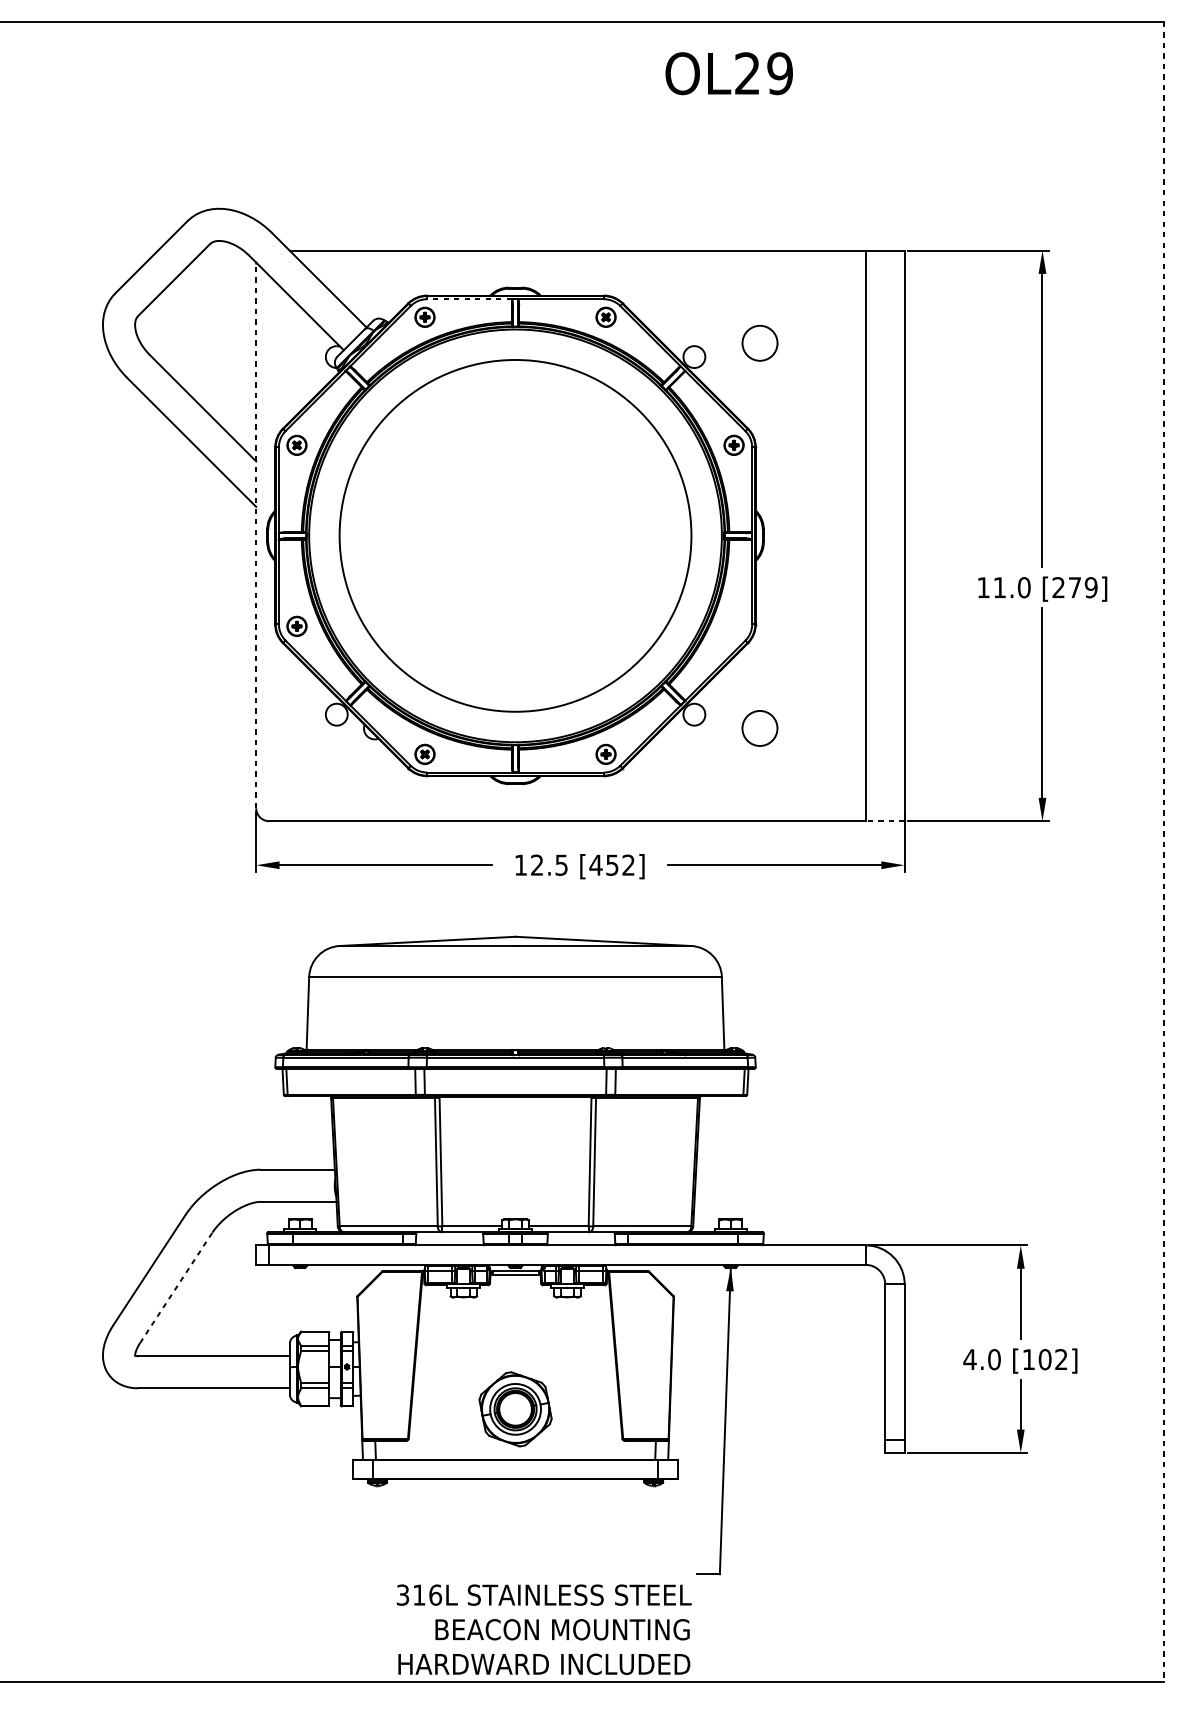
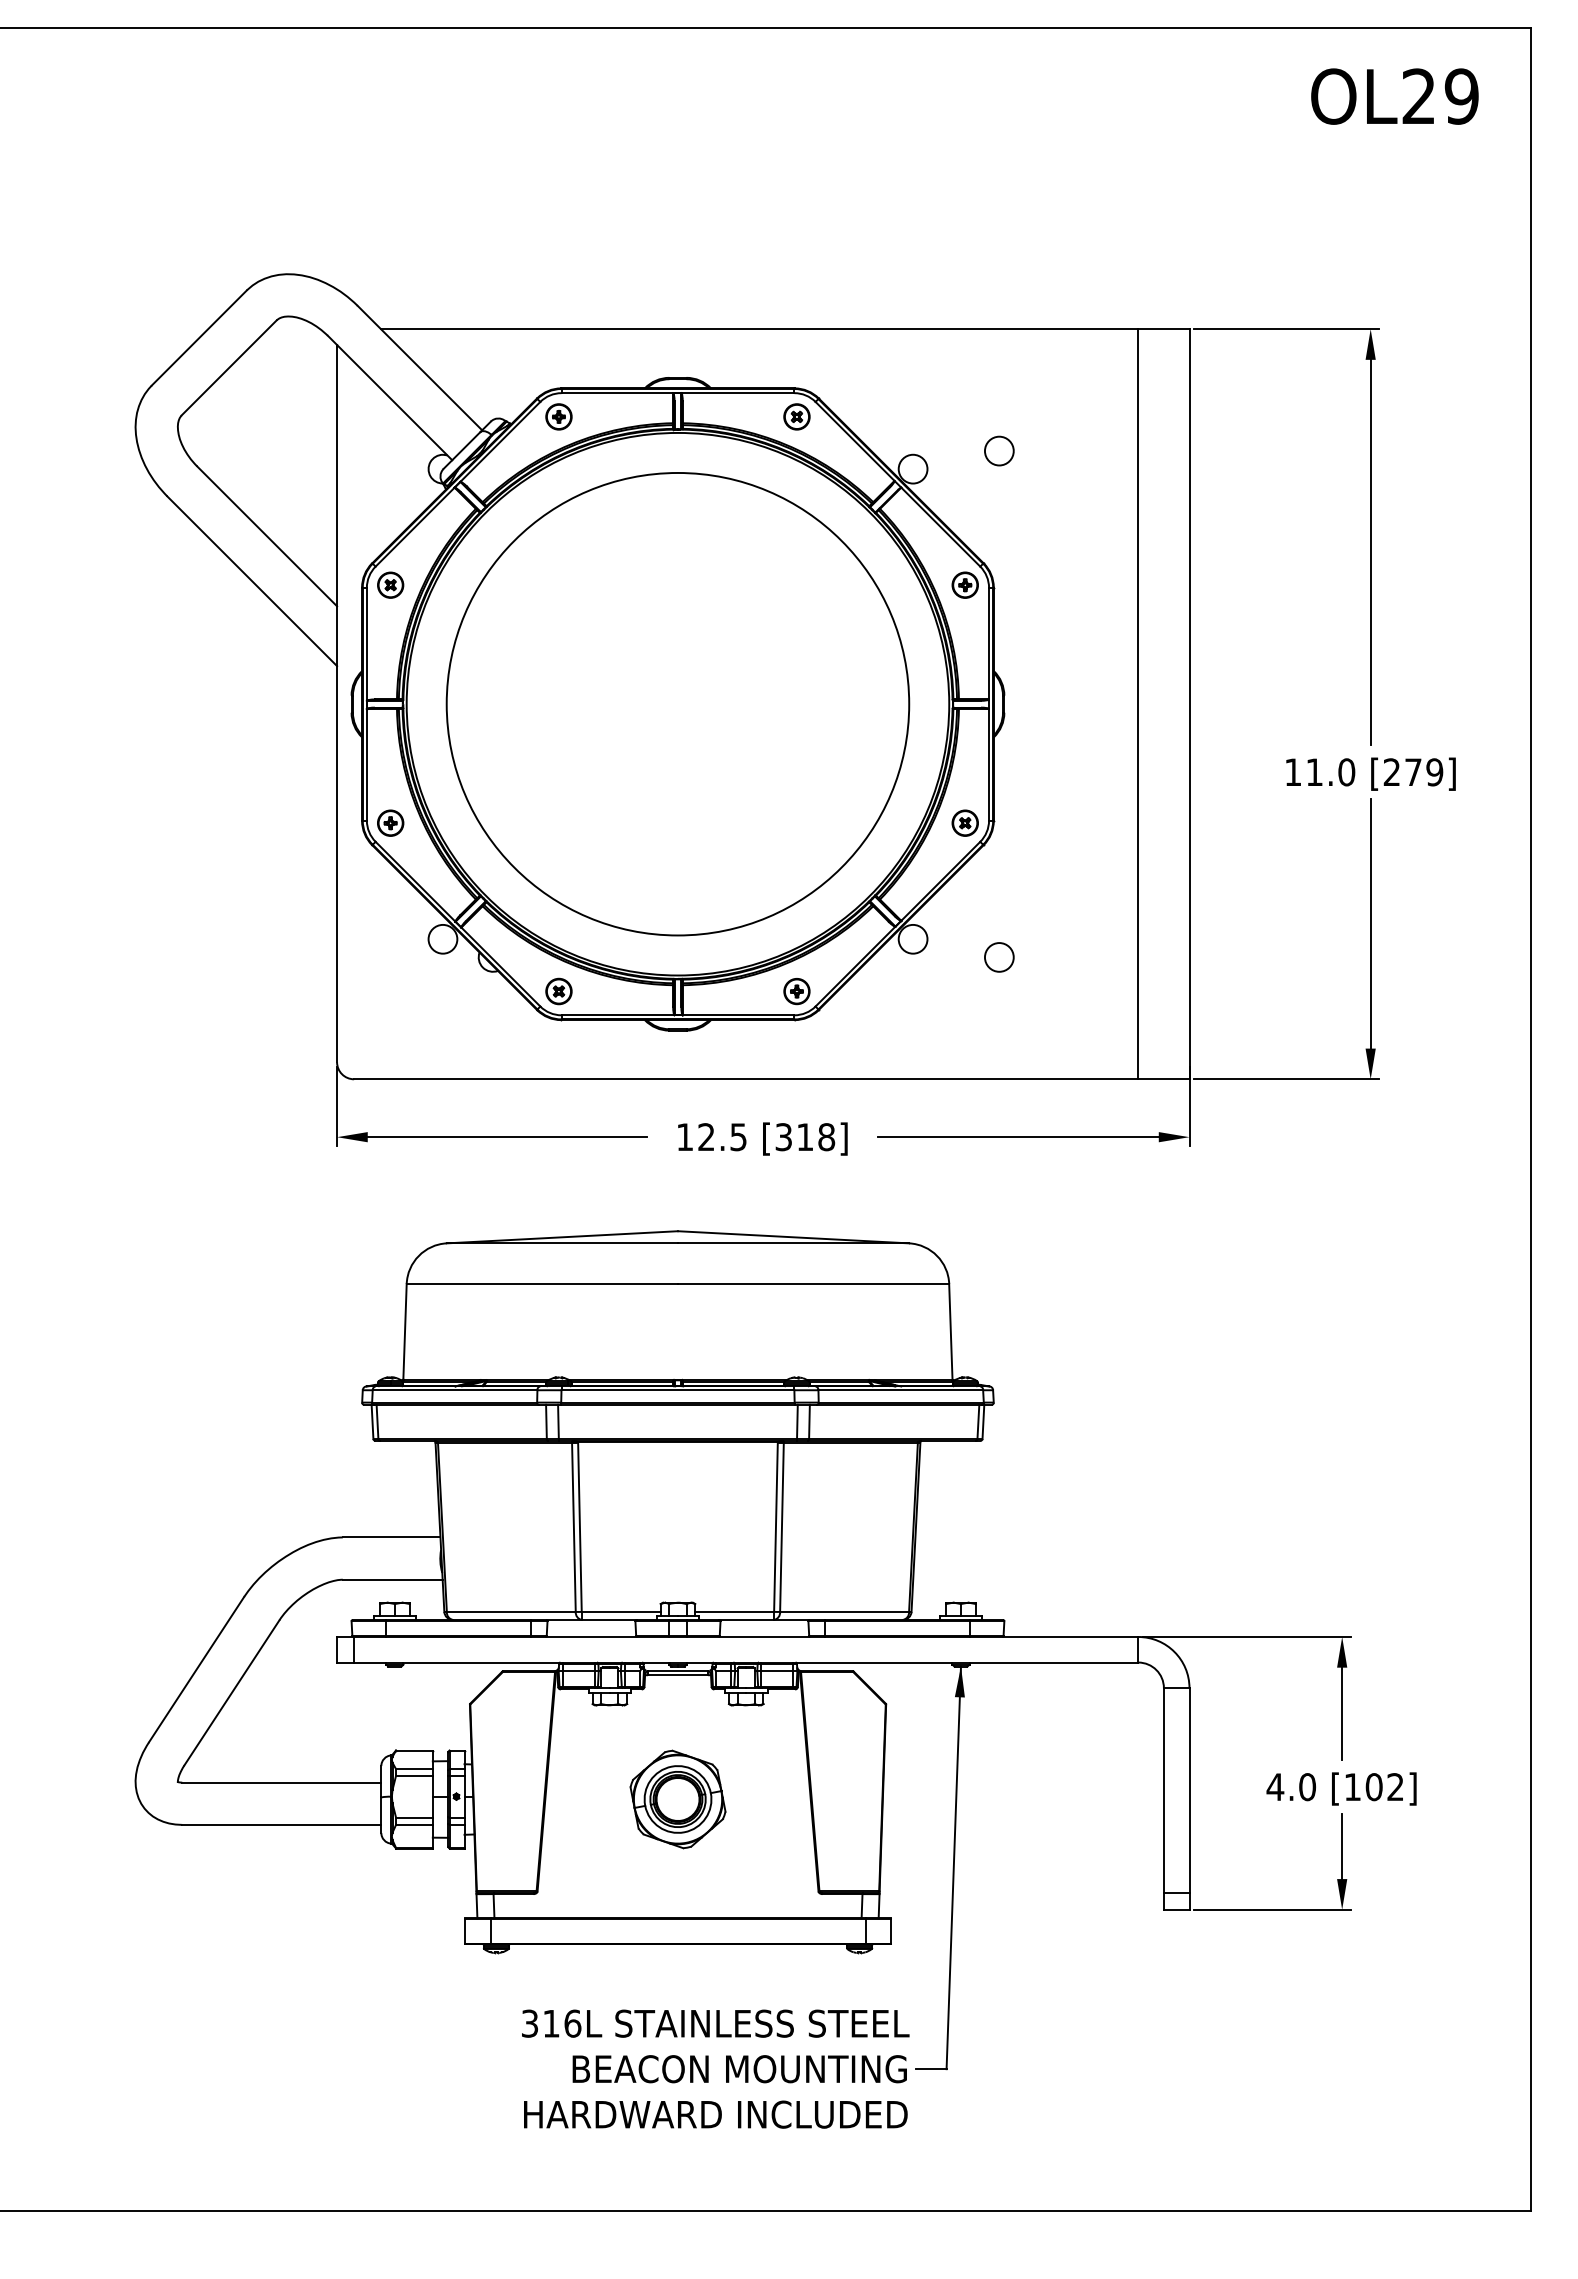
text: (728, 73) -> (1394, 96), moved
line: (469, 299) -> (617, 393), dashed -> solid
circle: (759, 342) -> (998, 450), size x0.62
line: (256, 535) -> (337, 703), dashed -> solid
part: (733, 625) -> (964, 822), added
circle: (760, 728) -> (999, 957), size x0.62
line: (884, 821) -> (1163, 1079), dashed -> solid
line: (1164, 852) -> (1530, 1120), dashed -> solid
text: (611, 865) -> (804, 1137), [452] -> [318]
line: (175, 1287) -> (231, 1692), dashed -> solid
part: (515, 1409) -> (677, 1799), moved
text: (544, 1629) -> (715, 2068), moved

